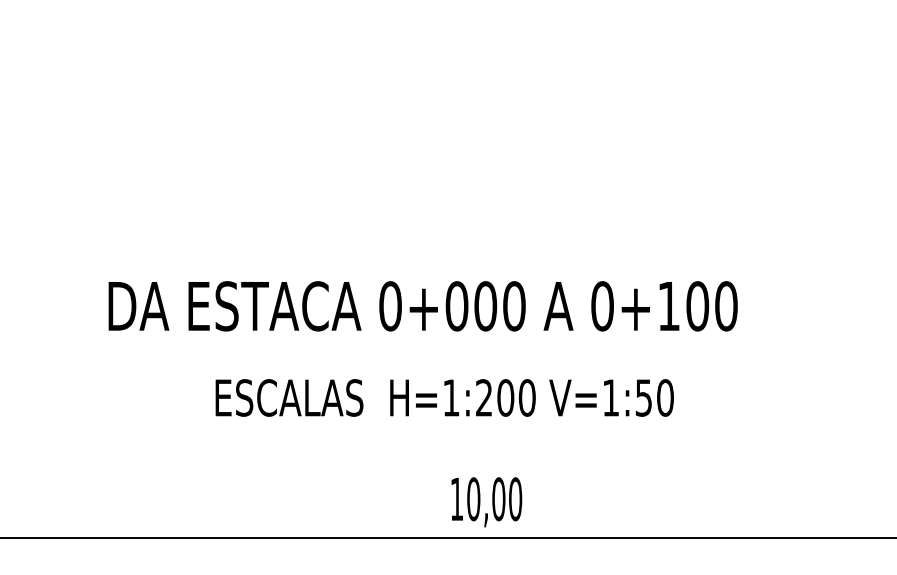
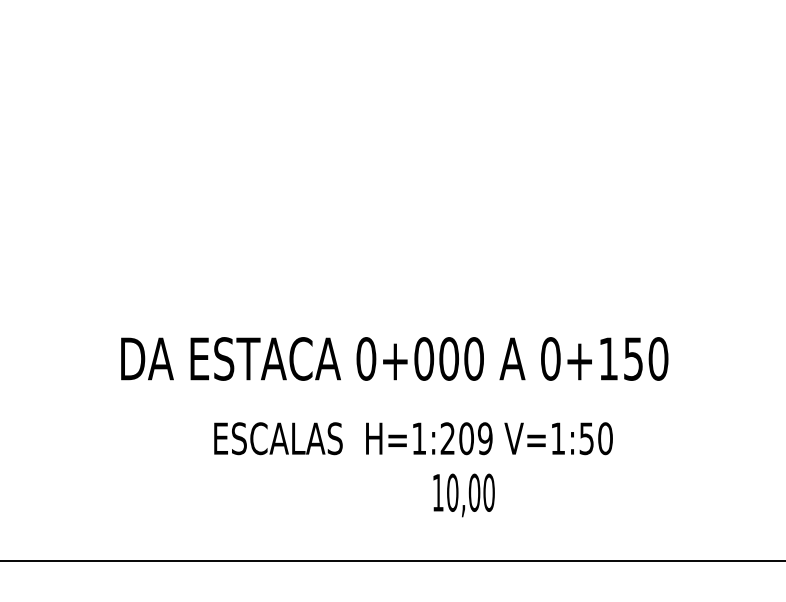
text: (697, 305) -> (633, 358), 0+100 -> 0+150
text: (527, 397) -> (485, 438), H=1:200 -> H=1:209
text: (486, 502) -> (463, 495), moved

